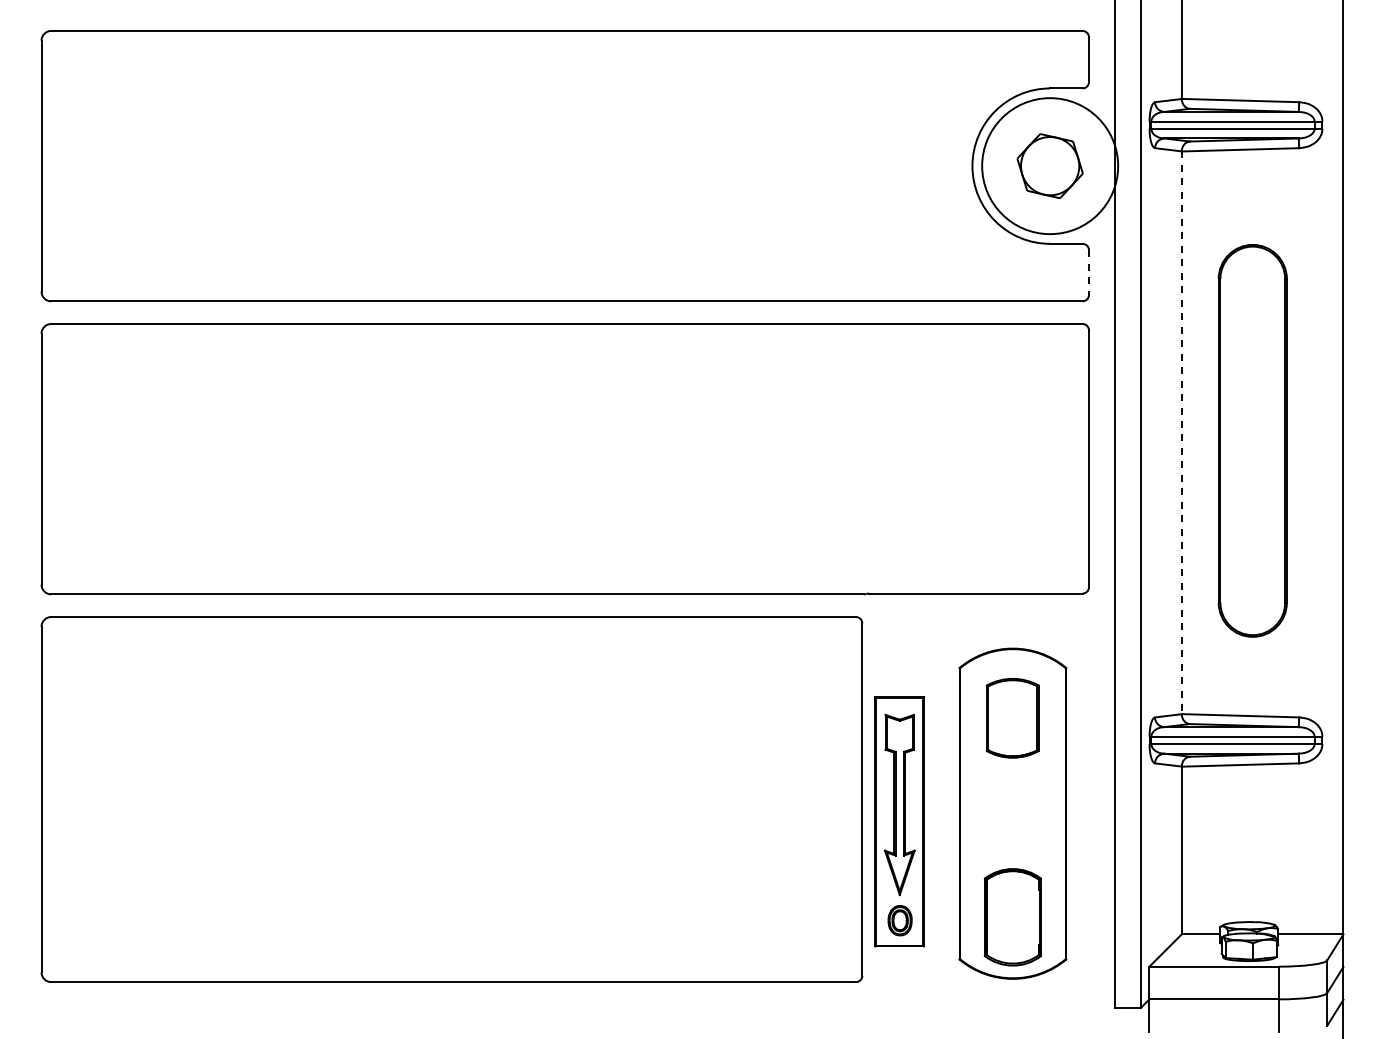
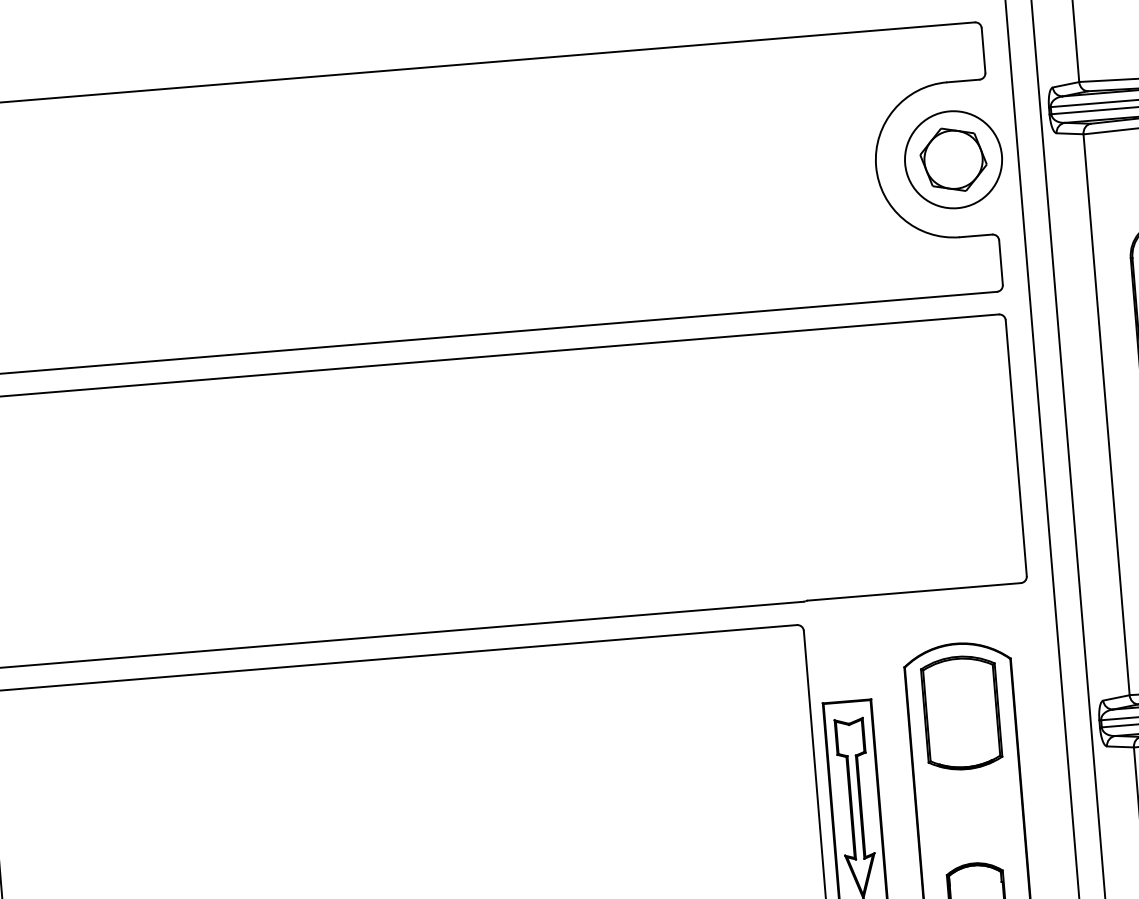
circle: (1049, 165) -> (952, 159), size x0.71
line: (1089, 273) -> (1001, 263), dashed -> solid
line: (1181, 433) -> (1106, 415), dashed -> solid
part: (1012, 718) -> (961, 713), size x1.43

